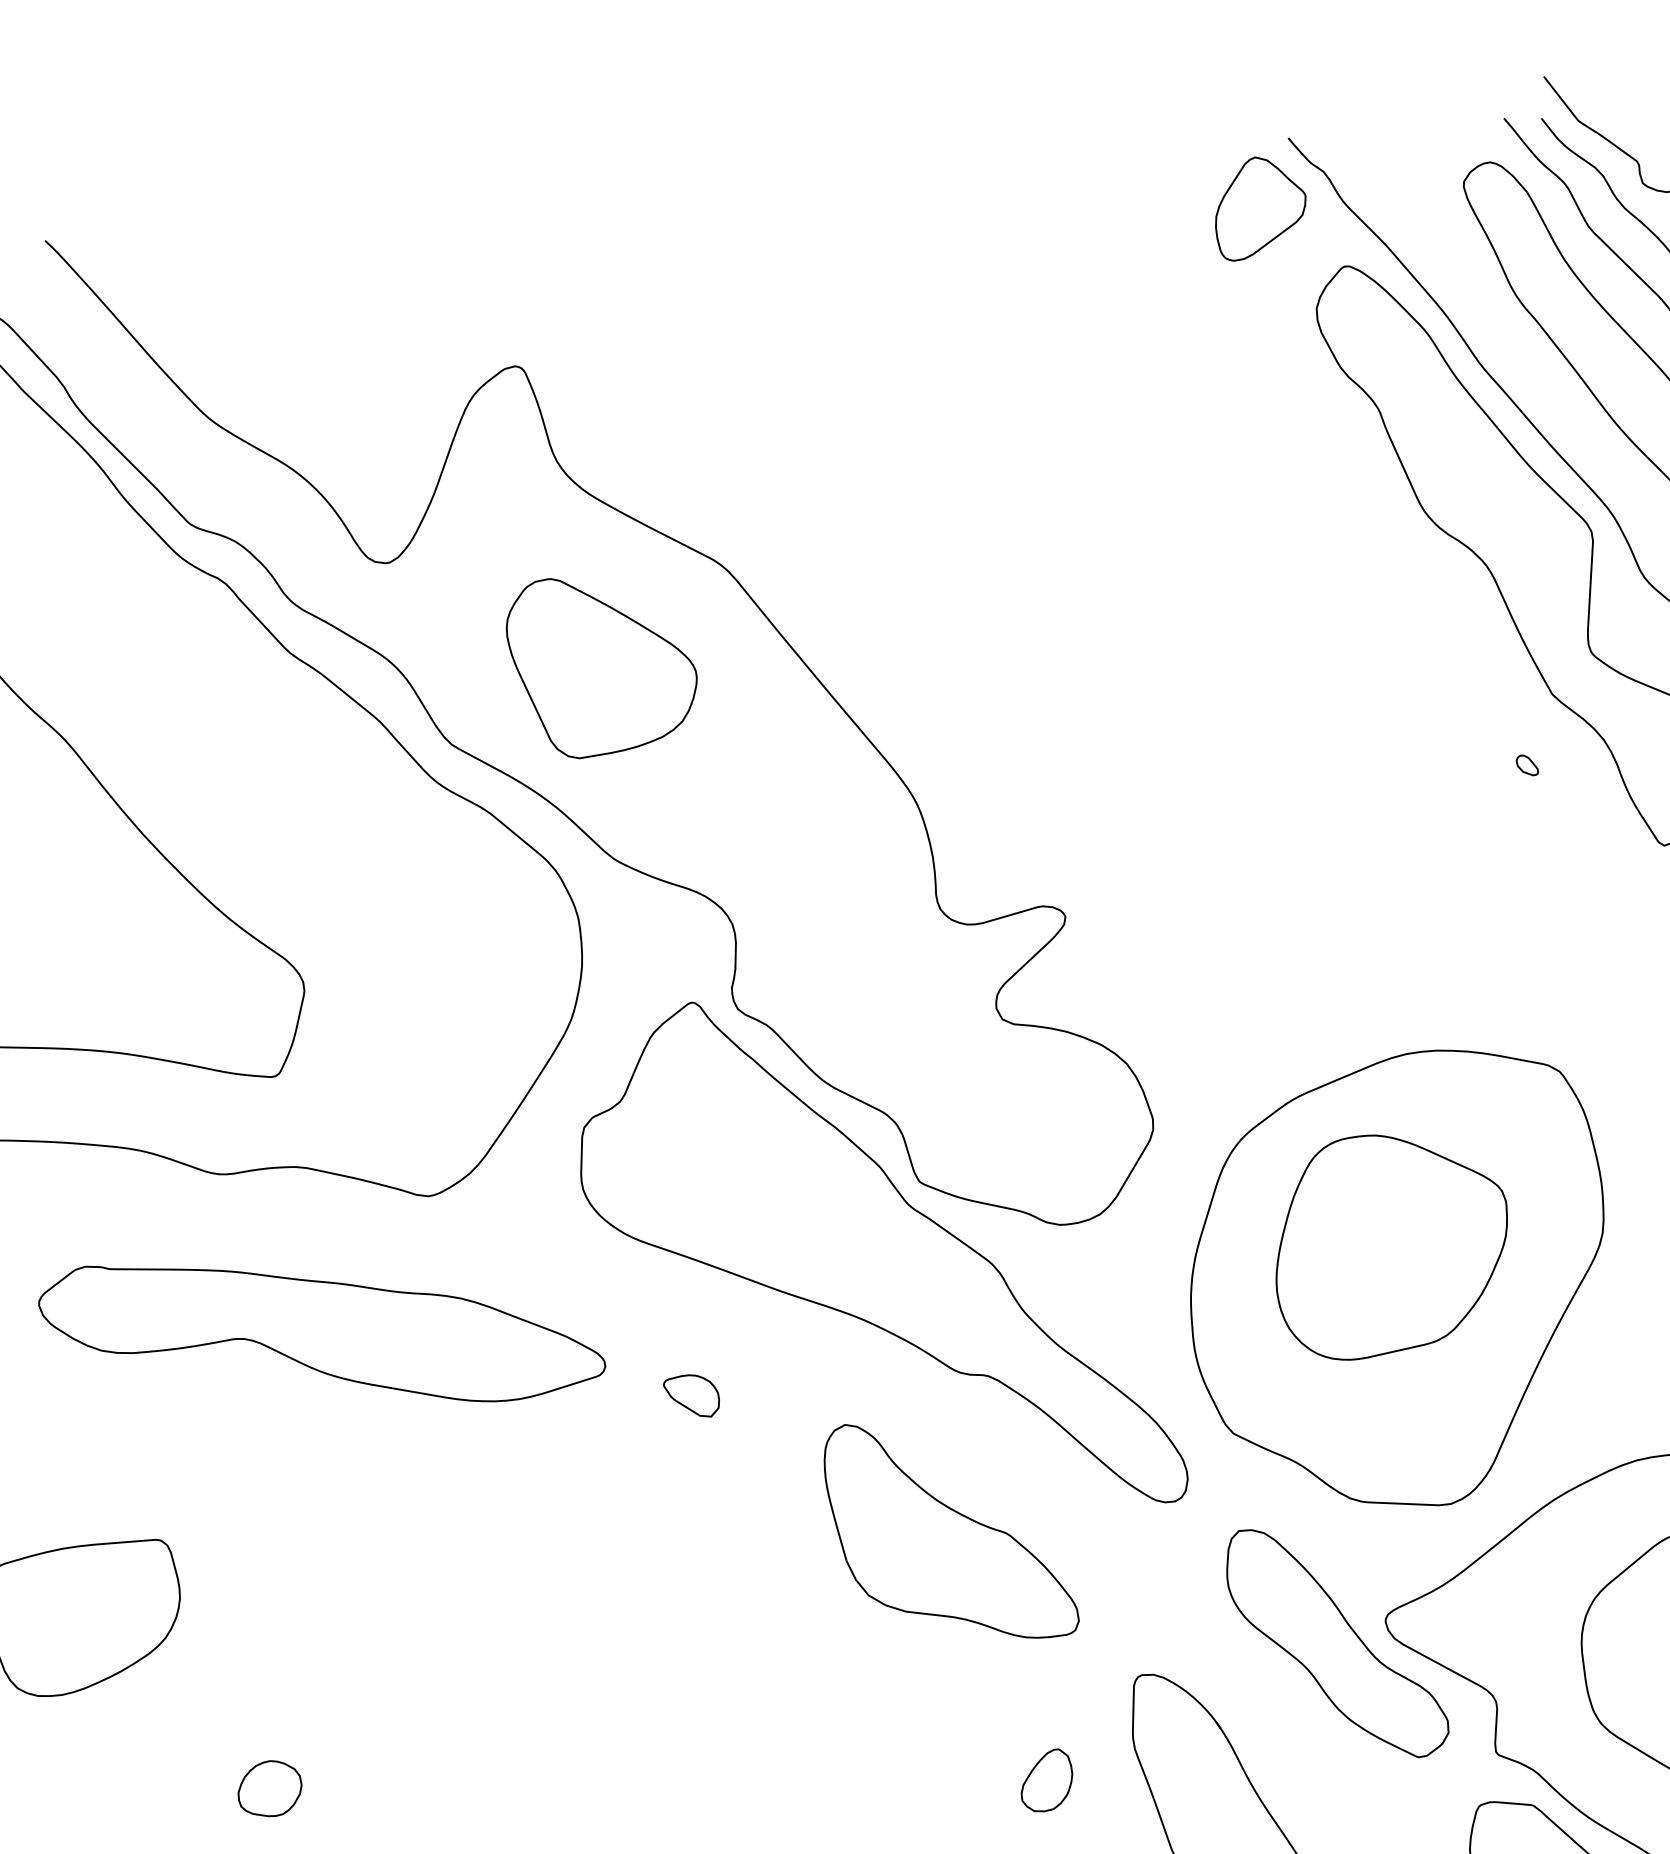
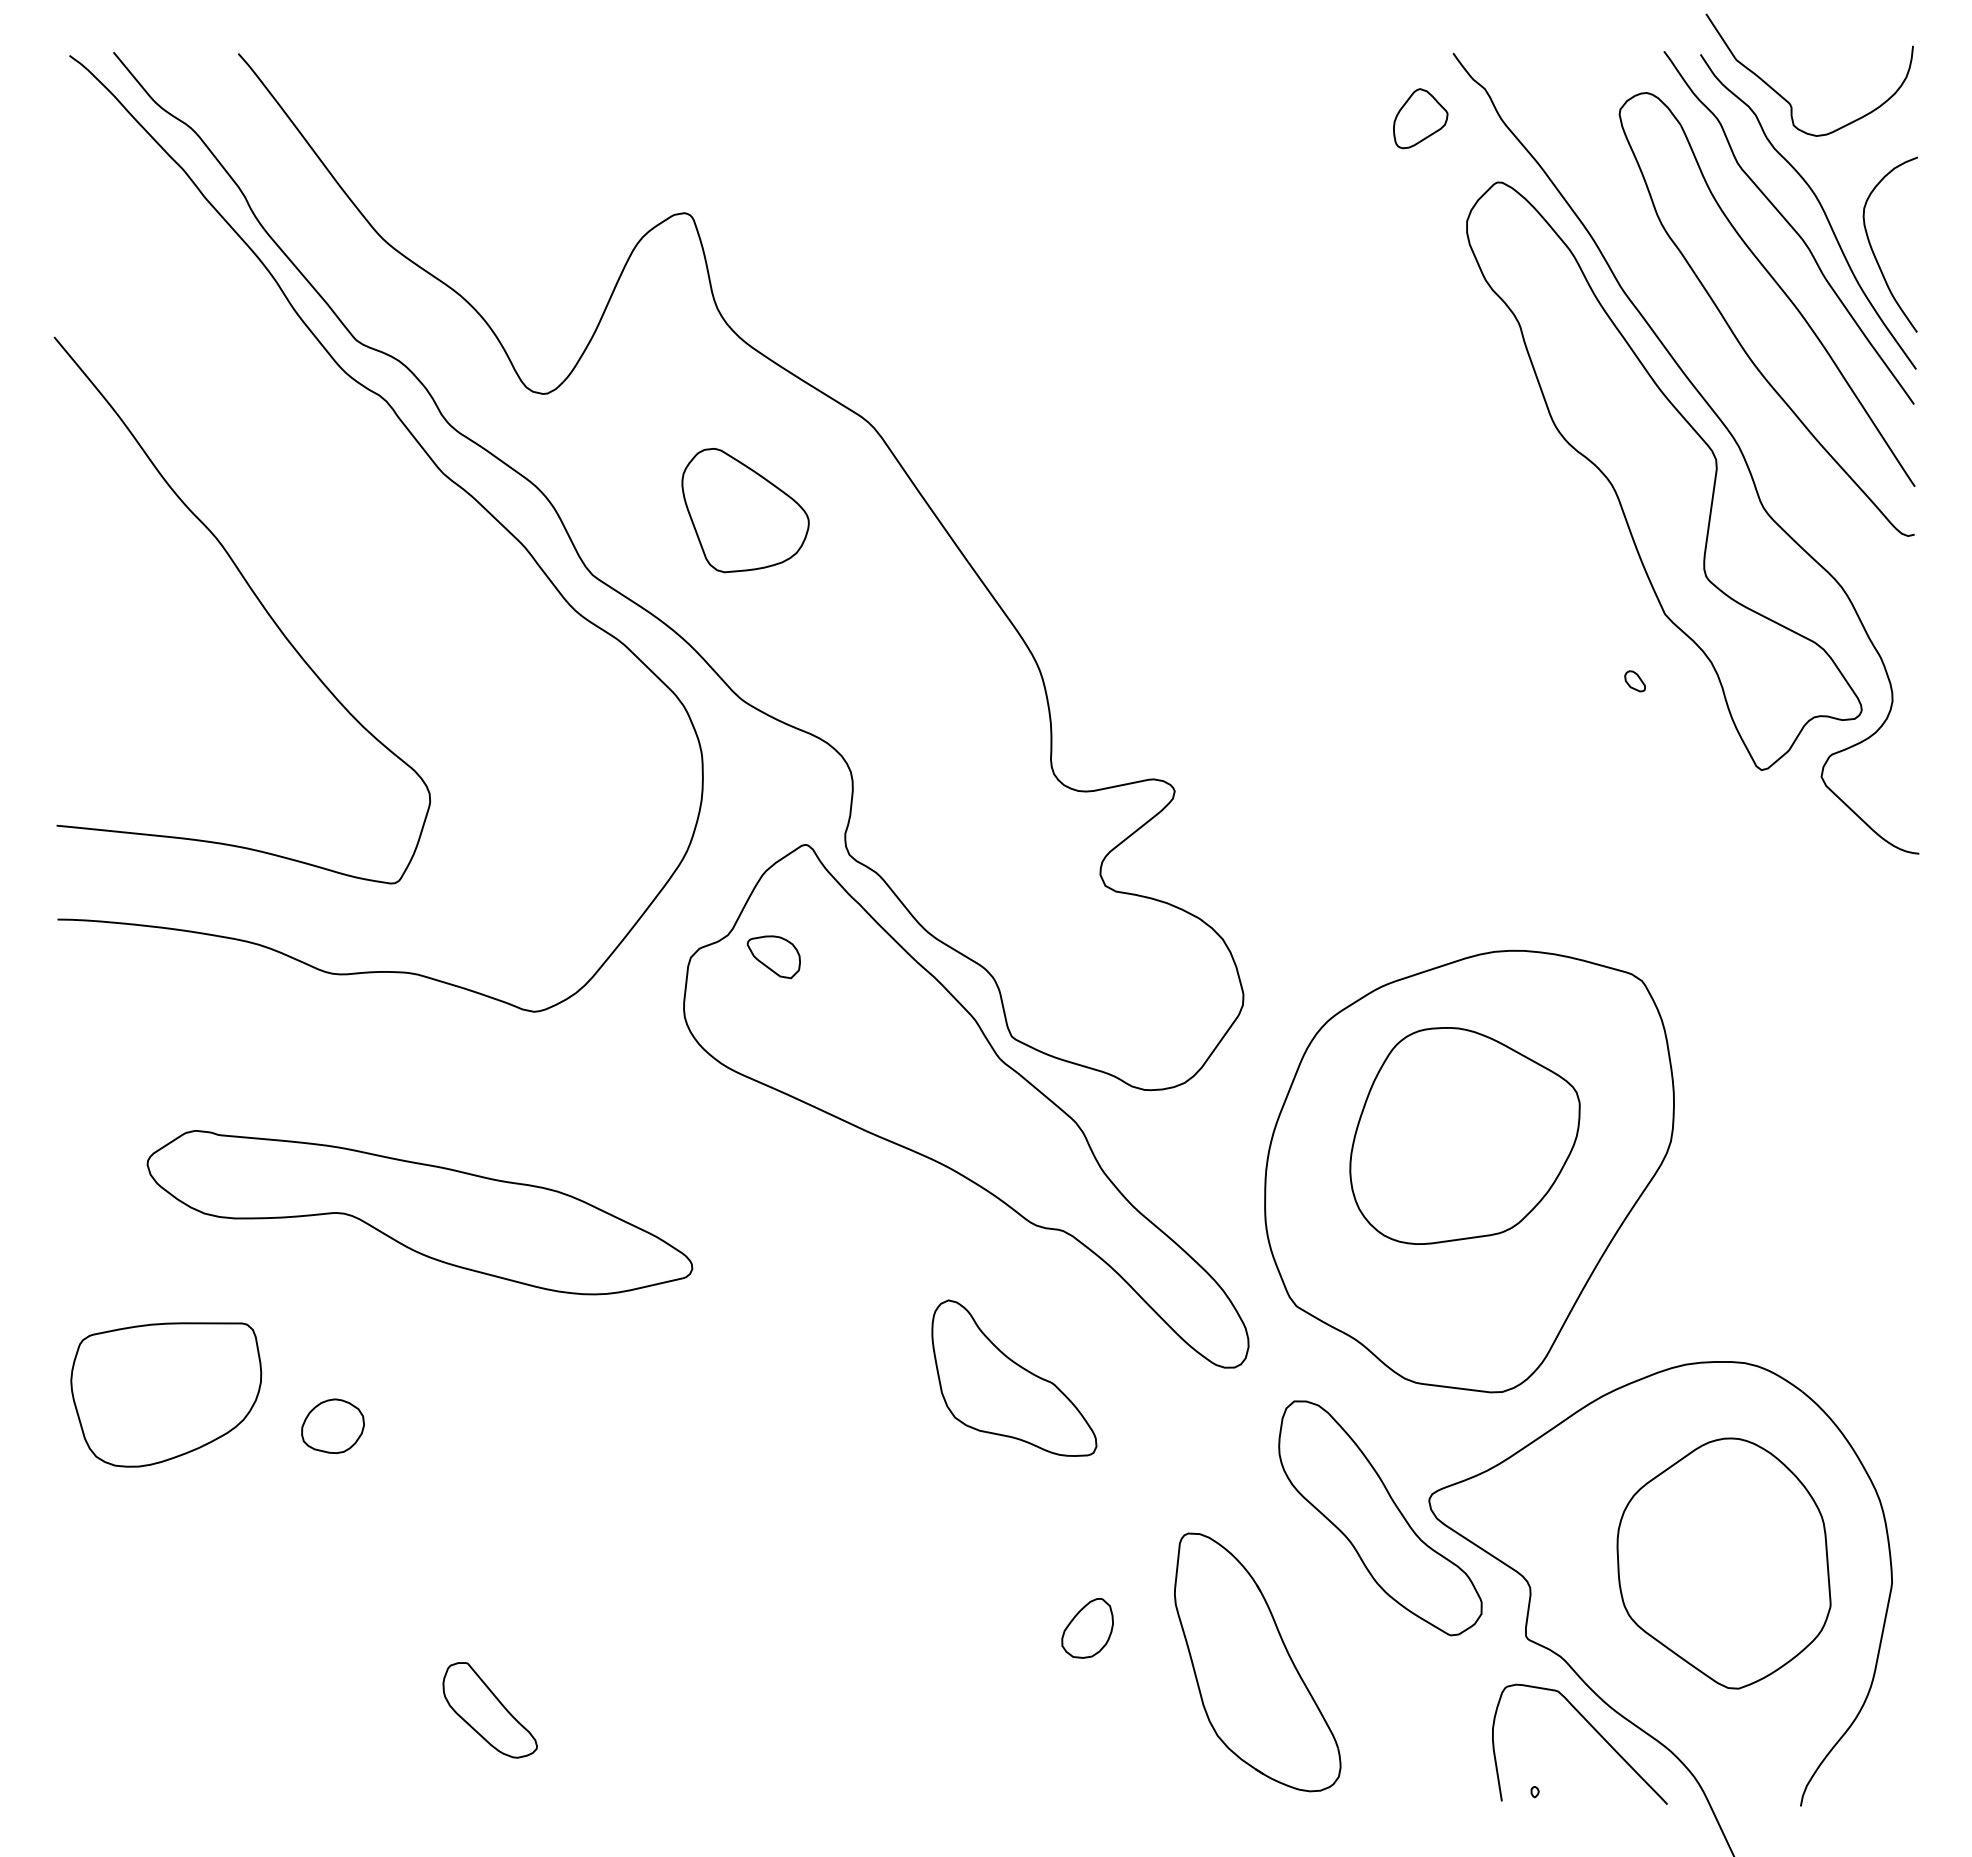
part: (1260, 207) -> (1420, 118), size x0.6
part: (602, 665) -> (745, 510), size x0.7
part: (321, 1331) -> (419, 1212), moved
part: (691, 1396) -> (773, 957), moved
part: (950, 1531) -> (1014, 1378), size x0.7
part: (269, 1788) -> (332, 1425), moved

